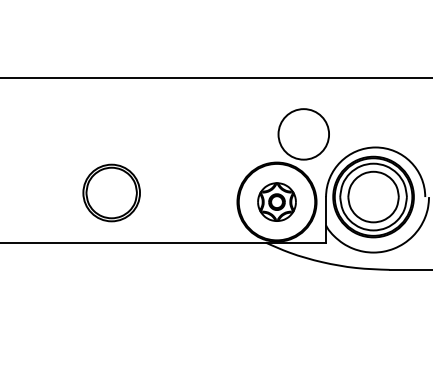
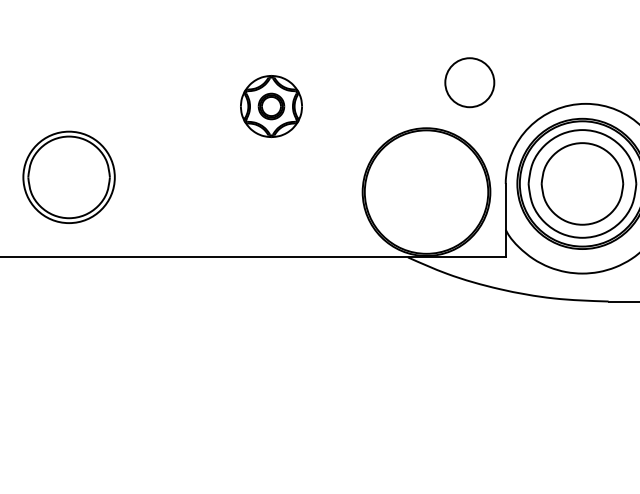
circle: (303, 134) -> (469, 82), size x0.6
part: (111, 192) -> (68, 176), moved
part: (276, 201) -> (270, 105), moved

